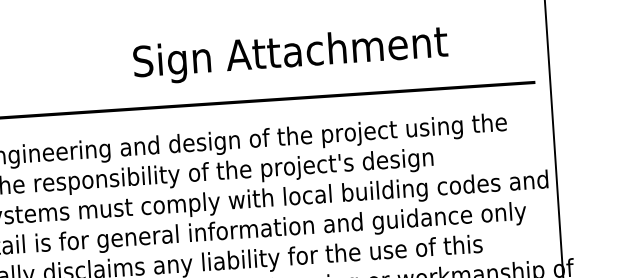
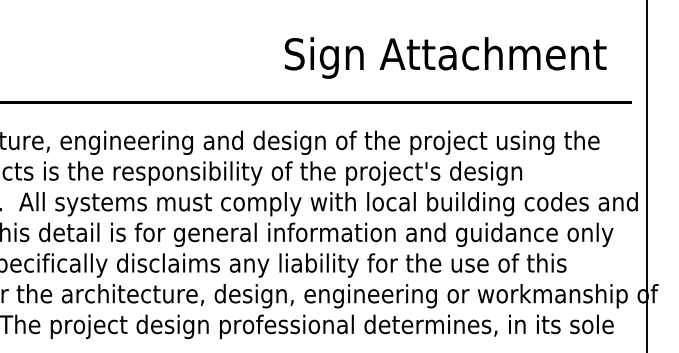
text: (290, 54) -> (445, 57), moved

